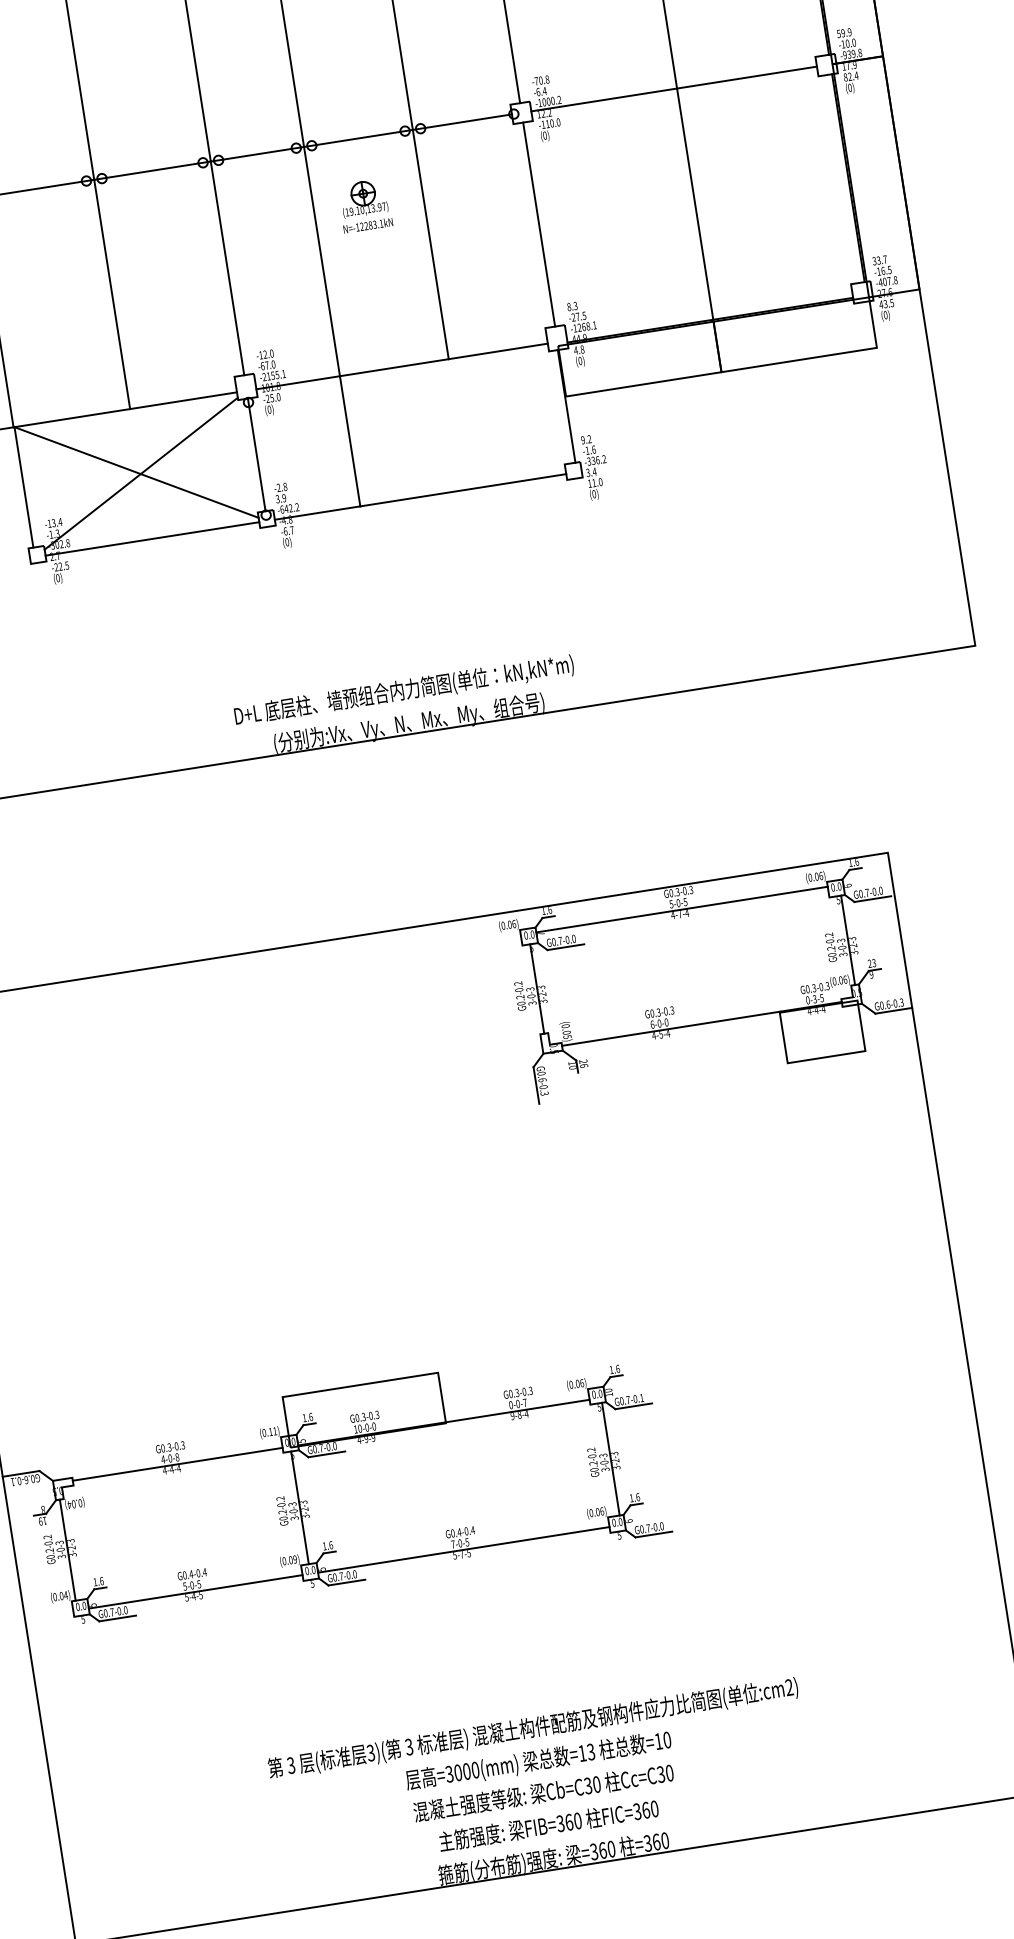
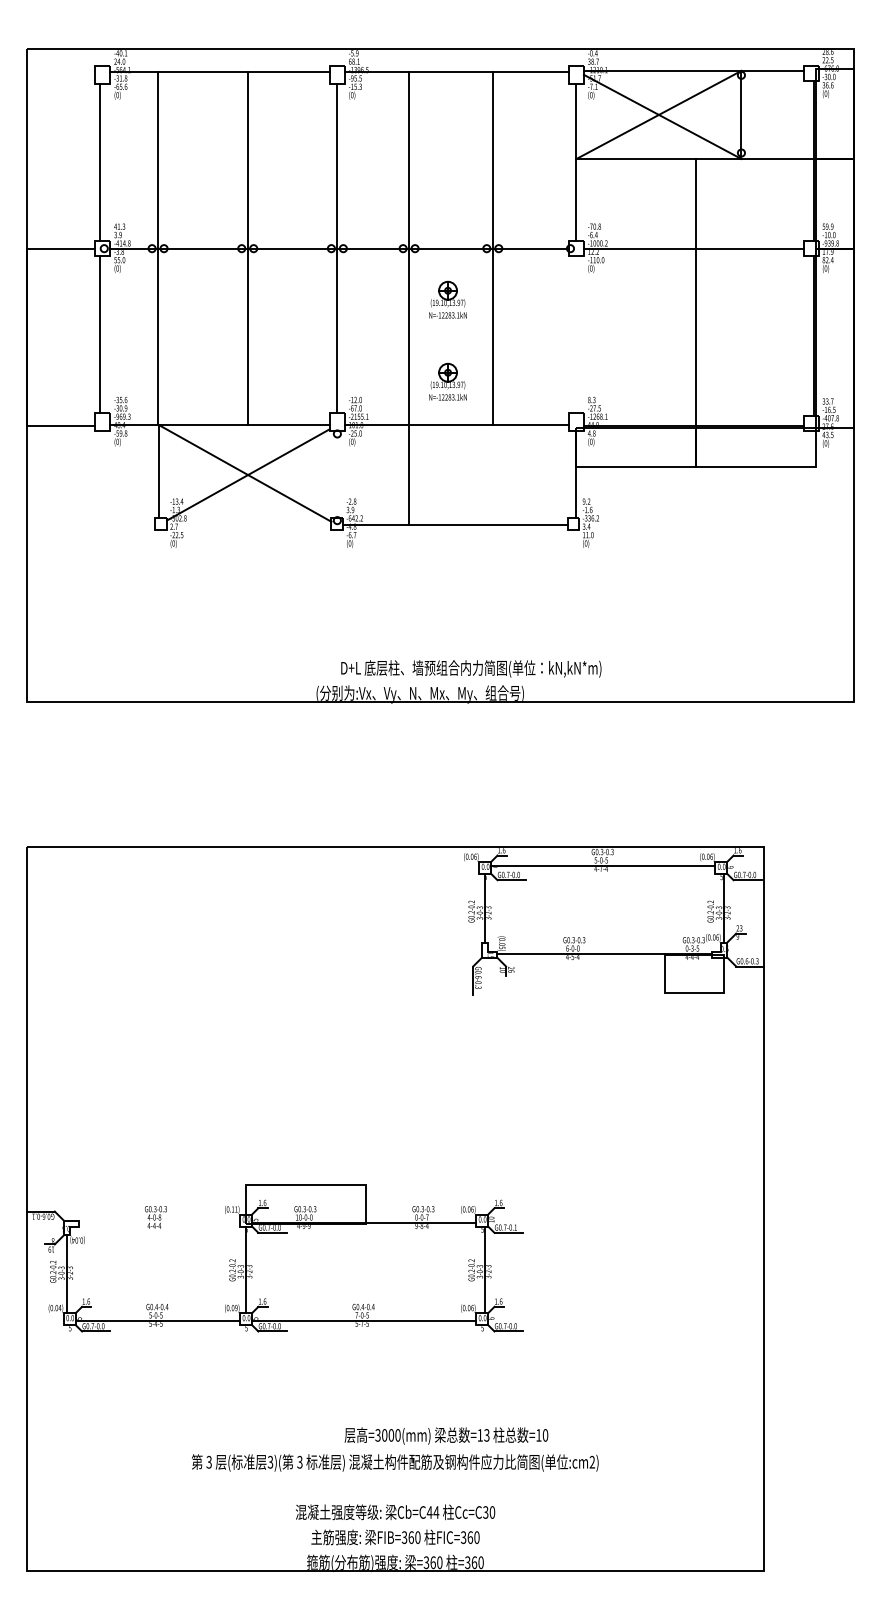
line: (539, 224) -> (576, 334), removed
part: (381, 311) -> (447, 381), added
line: (256, 453) -> (337, 473), removed
line: (152, 539) -> (249, 525), removed
text: (404, 690) -> (471, 668), moved
line: (177, 1463) -> (159, 1222), removed
text: (538, 1760) -> (446, 1435), moved
text: (591, 1785) -> (432, 1512), Cb=C30 -> Cb=C44

